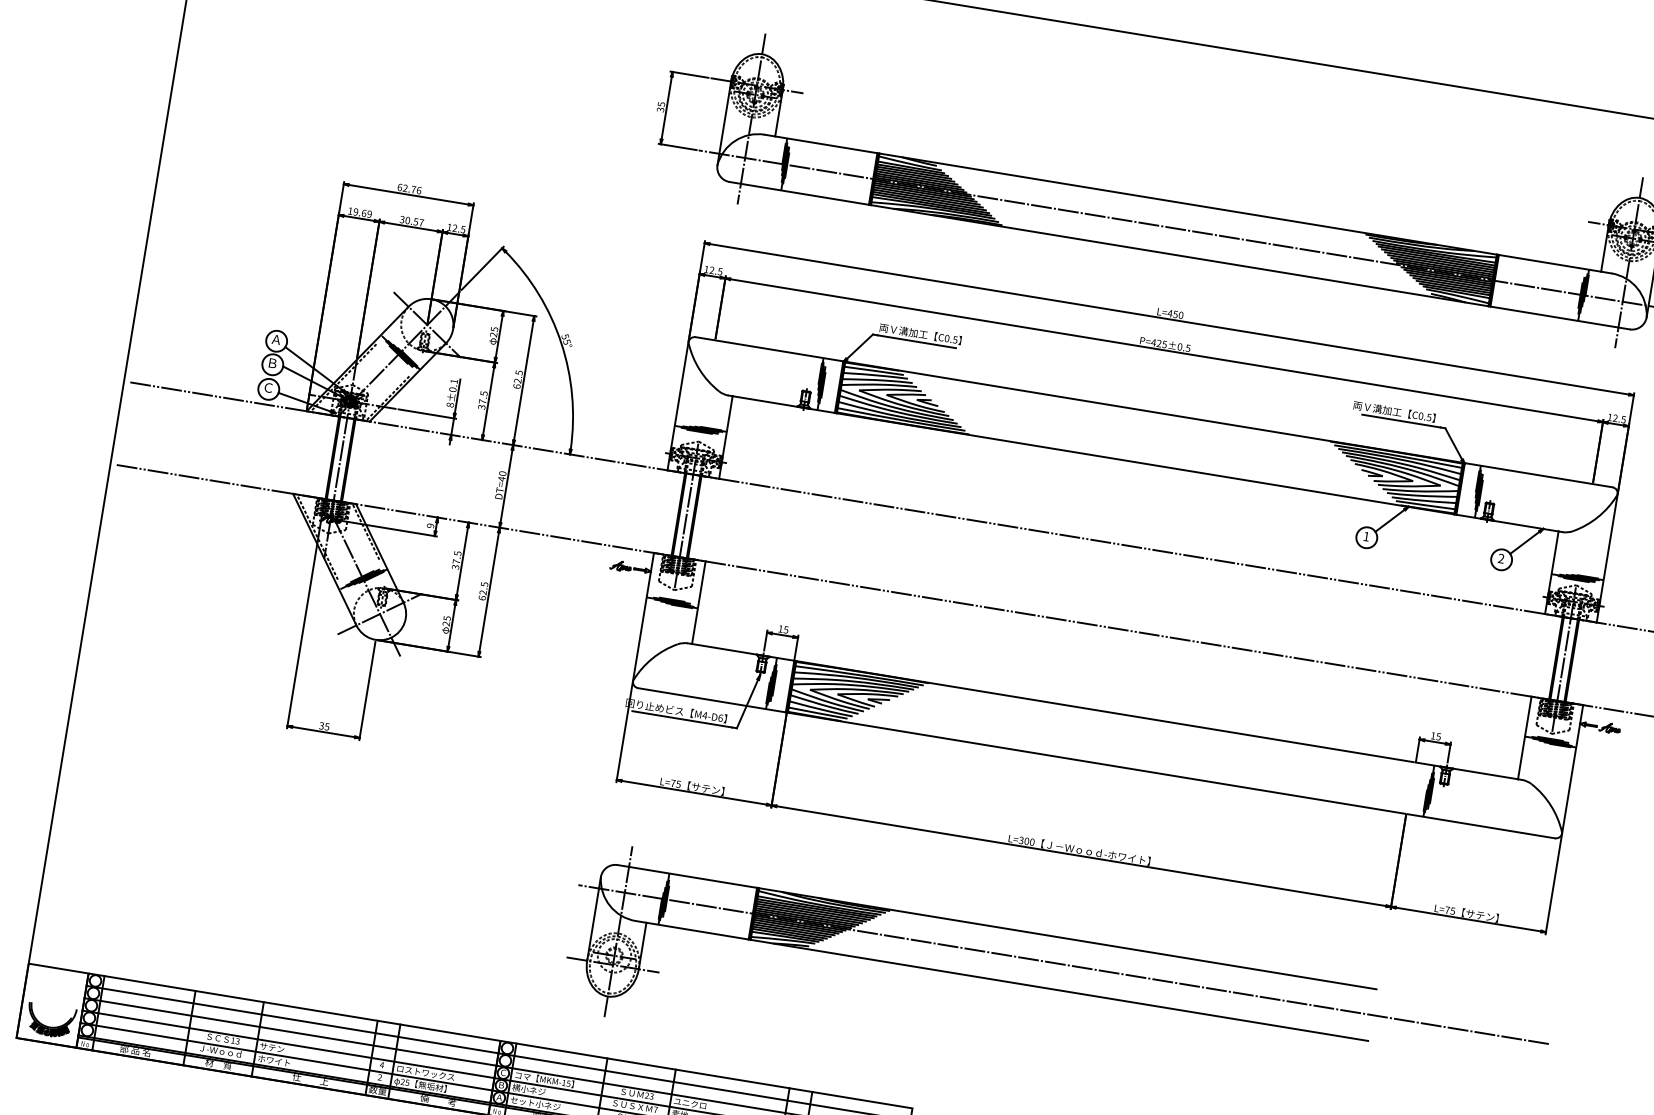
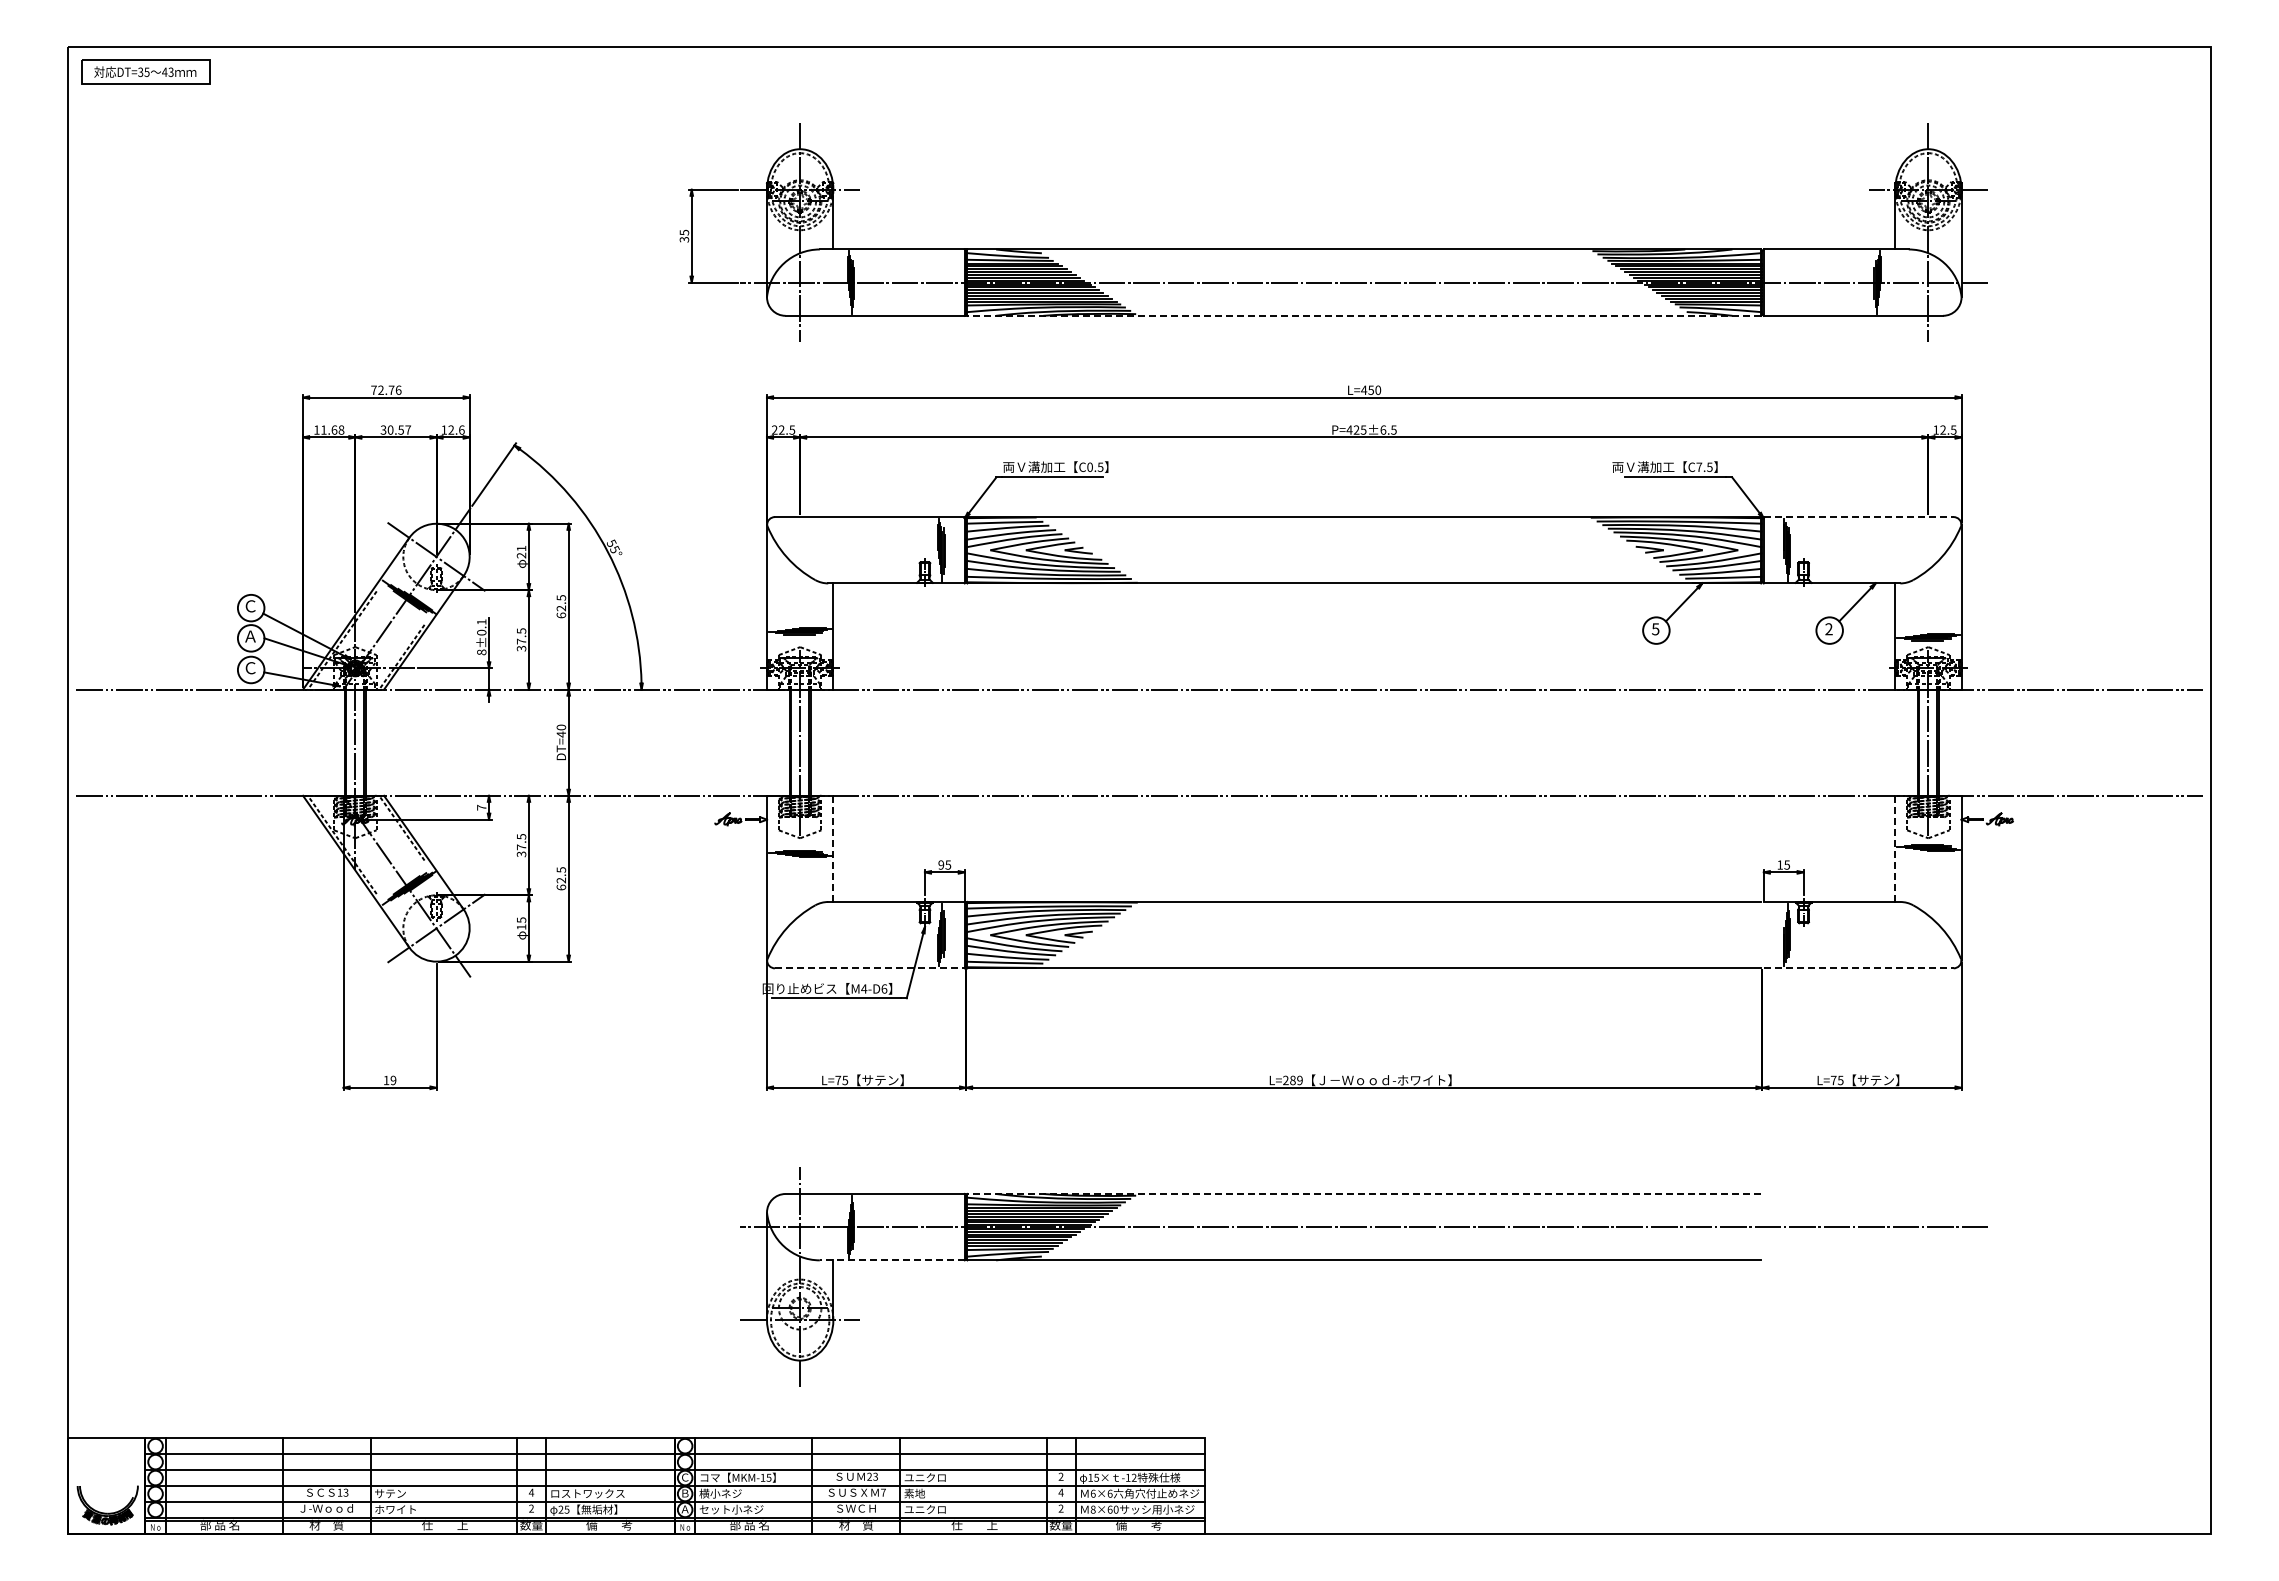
text: (399, 186) -> (373, 389), 62.76 -> 72.76
text: (362, 212) -> (332, 429), 19.69 -> 11.68
text: (463, 229) -> (461, 429), 12.5 -> 12.6
line: (1179, 255) -> (1364, 315), solid -> dashed
text: (706, 268) -> (774, 429), 12.5 -> 22.5
text: (494, 329) -> (521, 548), 25 -> 21
text: (276, 339) -> (250, 606), Ａ -> Ｃ
text: (1180, 346) -> (1383, 429), P=425±0.5 -> P=425±6.5
text: (272, 363) -> (250, 636), Ｂ -> Ａ
text: (1421, 415) -> (1699, 466), C0.5 -> C7.5
line: (1538, 475) -> (1858, 517), solid -> dashed
text: (430, 525) -> (481, 807), 9 -> 7
text: (1366, 536) -> (1655, 629), 1 -> 5
line: (698, 603) -> (833, 849), solid -> dashed
text: (445, 623) -> (520, 926), 25 -> 15
text: (780, 628) -> (941, 864), 15 -> 95
line: (711, 700) -> (869, 968), solid -> dashed
text: (324, 726) -> (389, 1080), 35 -> 19
line: (1524, 738) -> (1895, 849), solid -> dashed
line: (1480, 826) -> (1858, 968), solid -> dashed
text: (1026, 841) -> (1292, 1080), L=300 -> L=289
line: (691, 930) -> (891, 1260), solid -> dashed
line: (1068, 938) -> (1364, 1193), solid -> dashed

